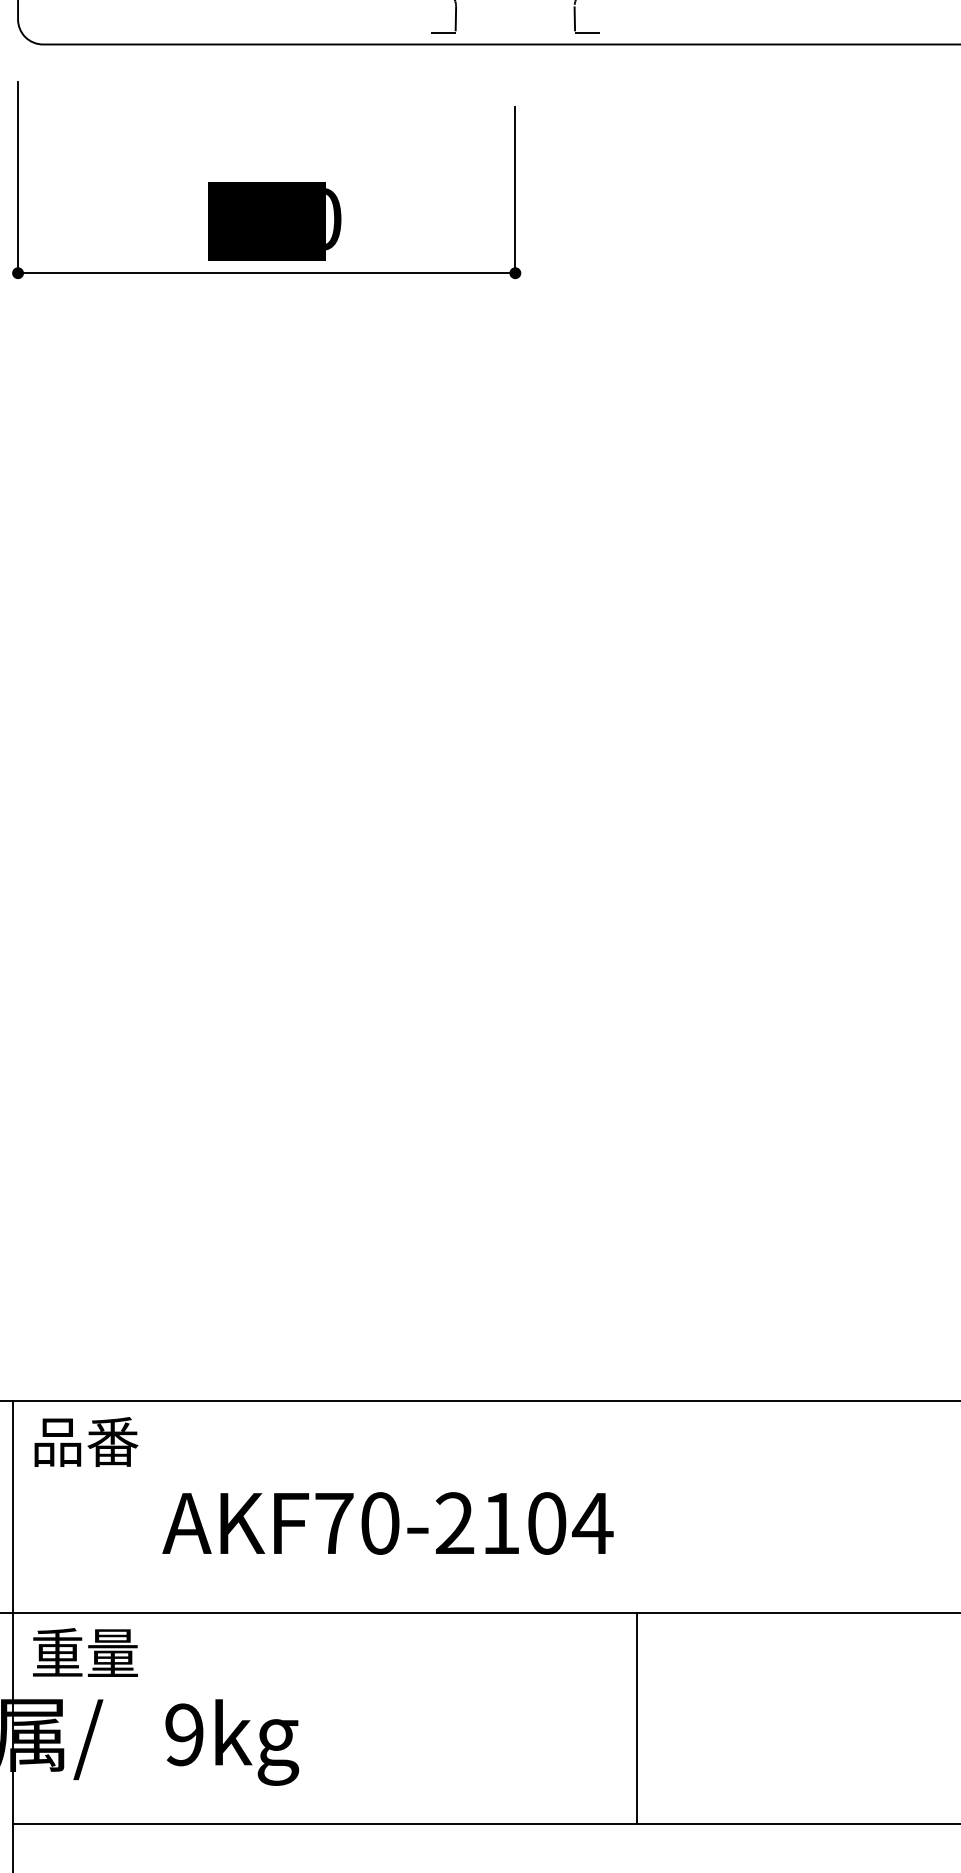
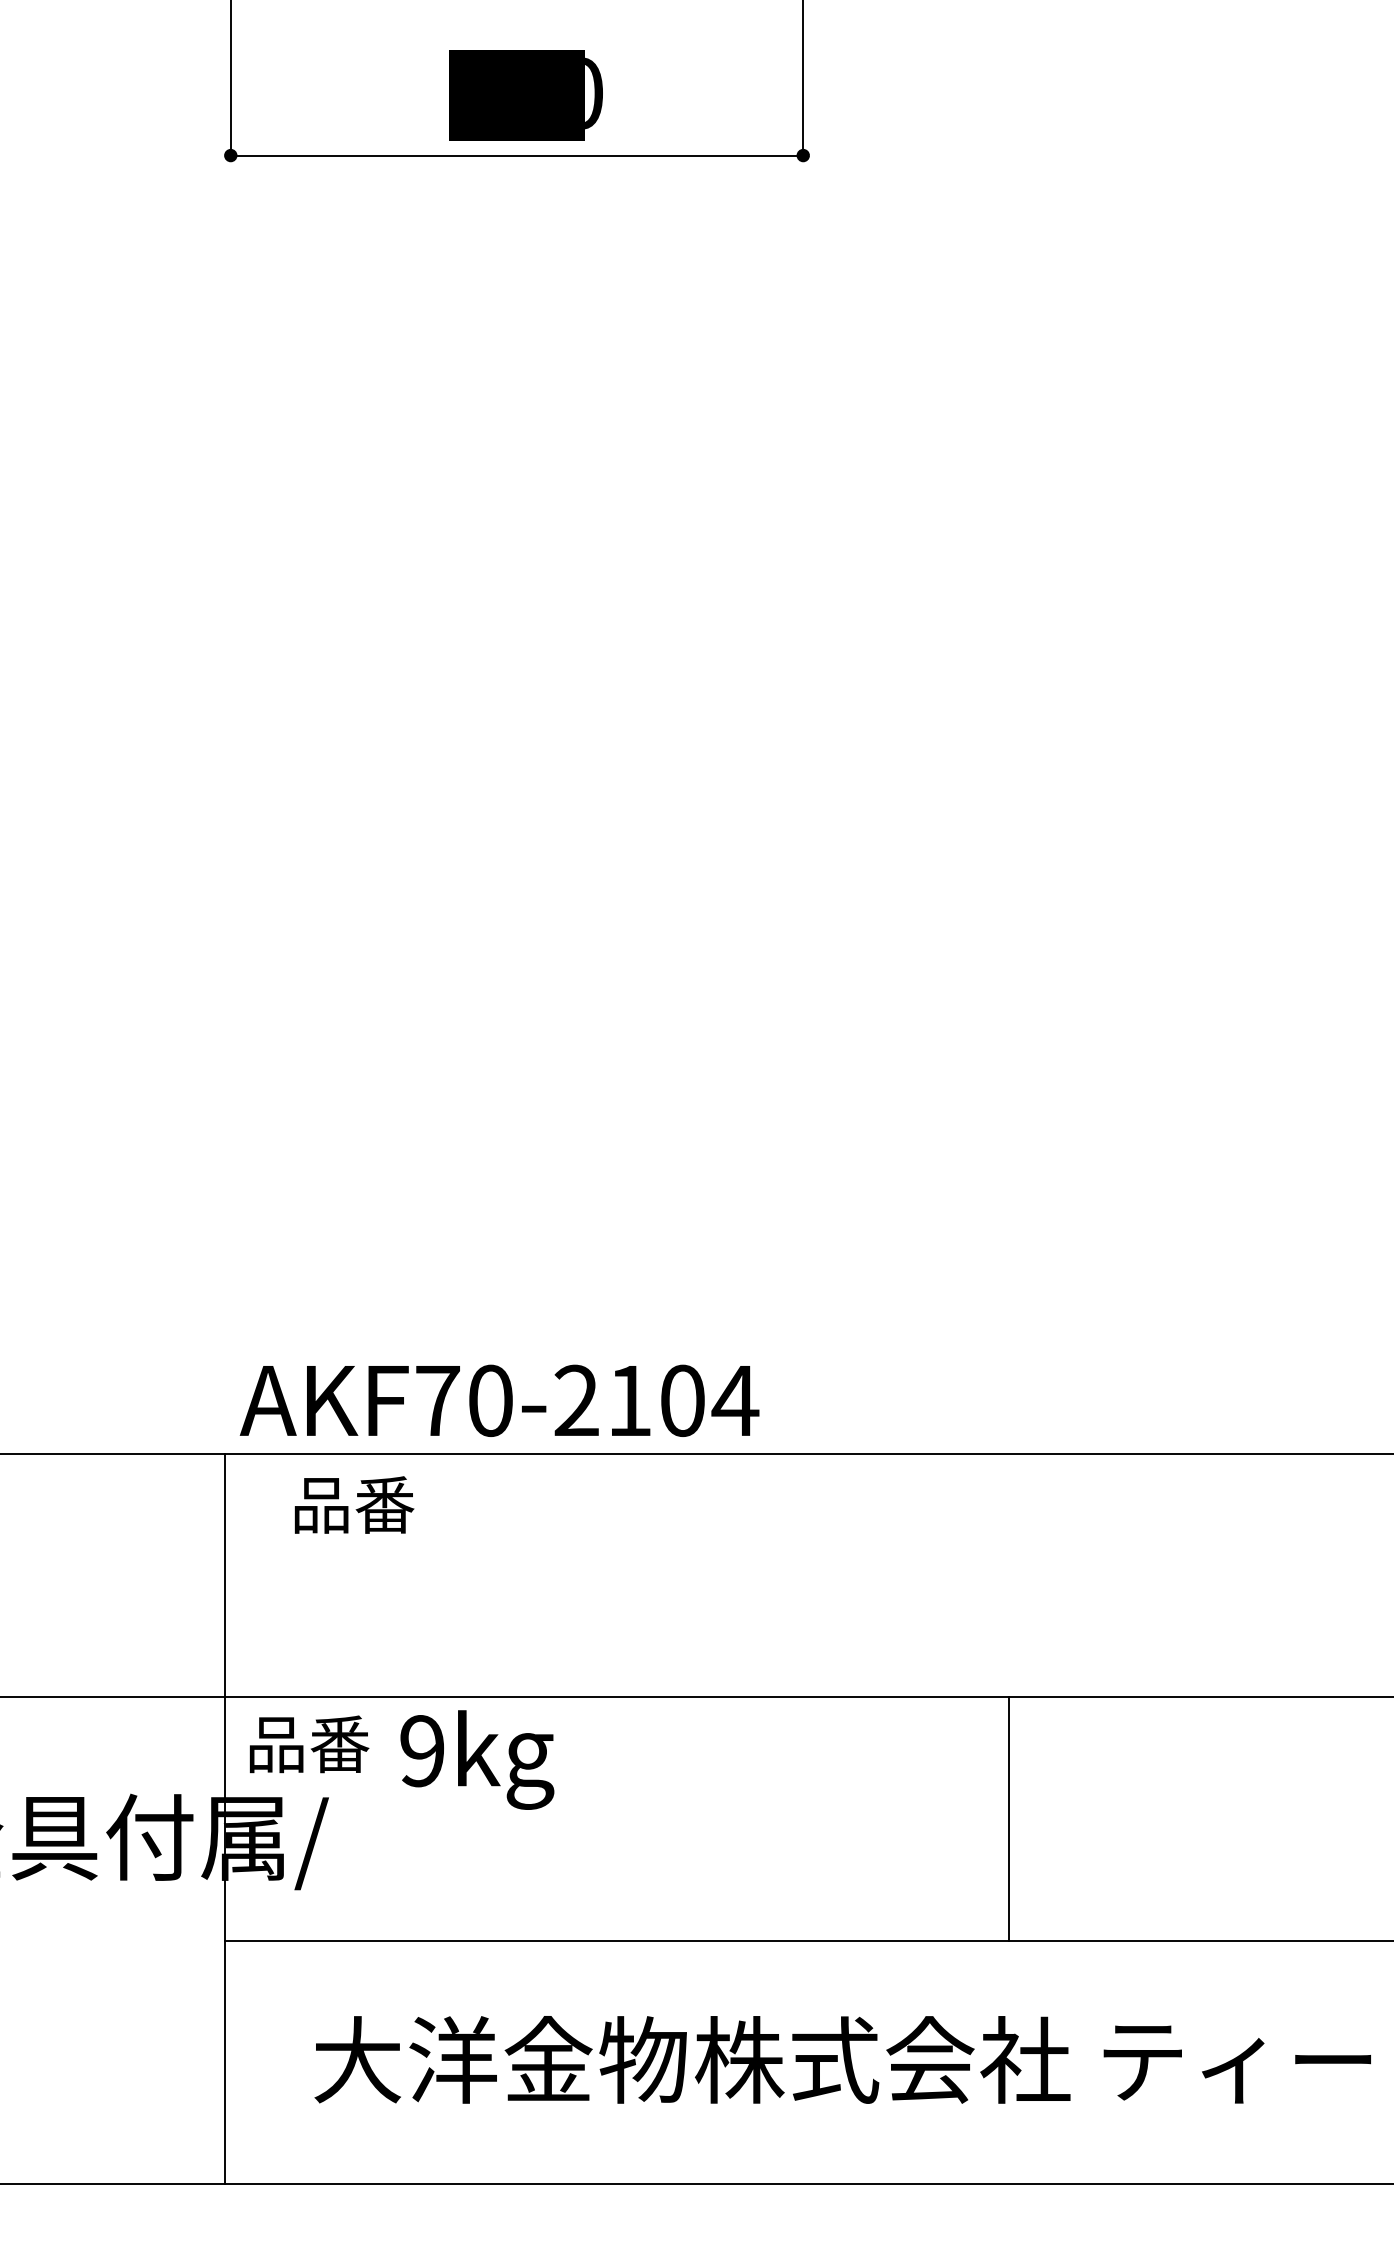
text: (86, 1441) -> (354, 1504), moved
text: (387, 1523) -> (499, 1400), moved
text: (85, 1653) -> (308, 1744), 重量 -> 品番
line: (636, 1717) -> (1008, 1818), moved
text: (232, 1742) -> (477, 1759), moved

